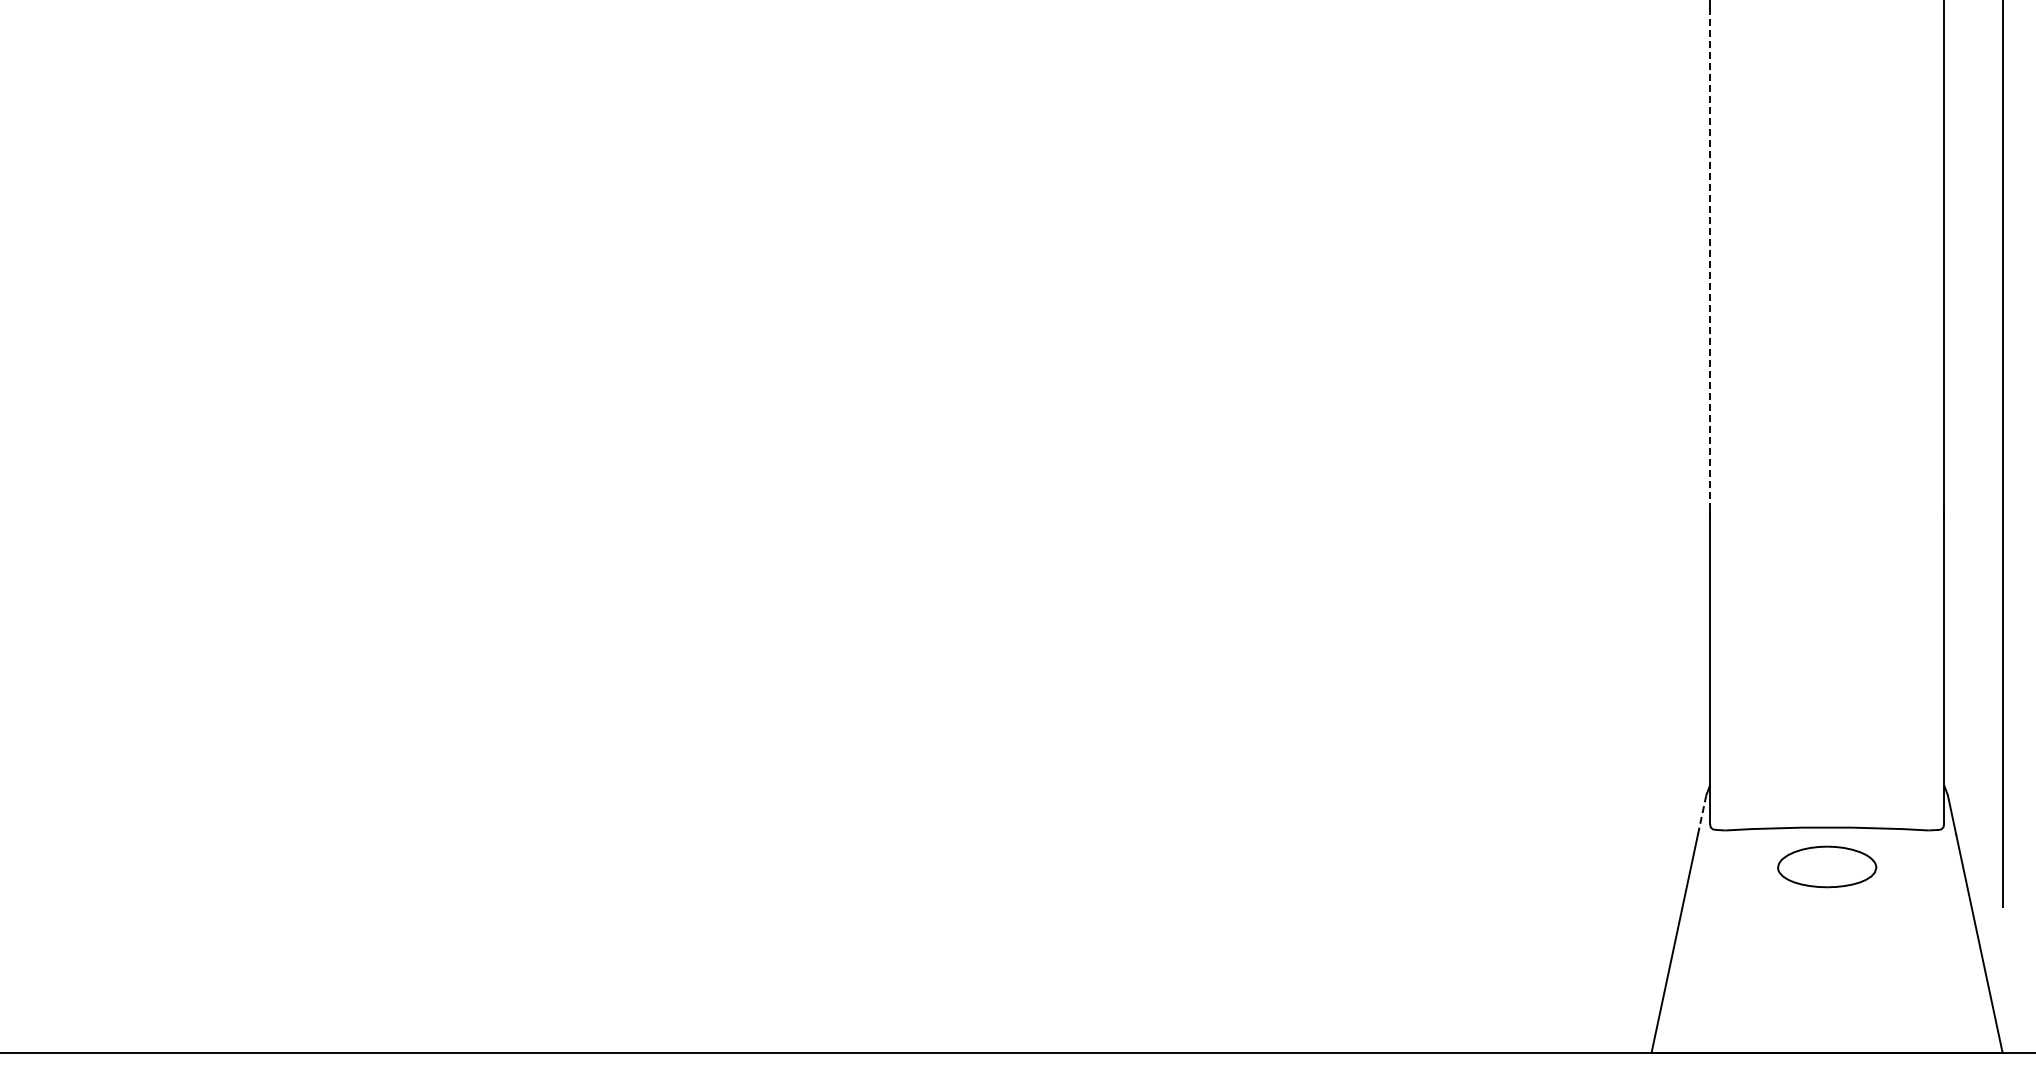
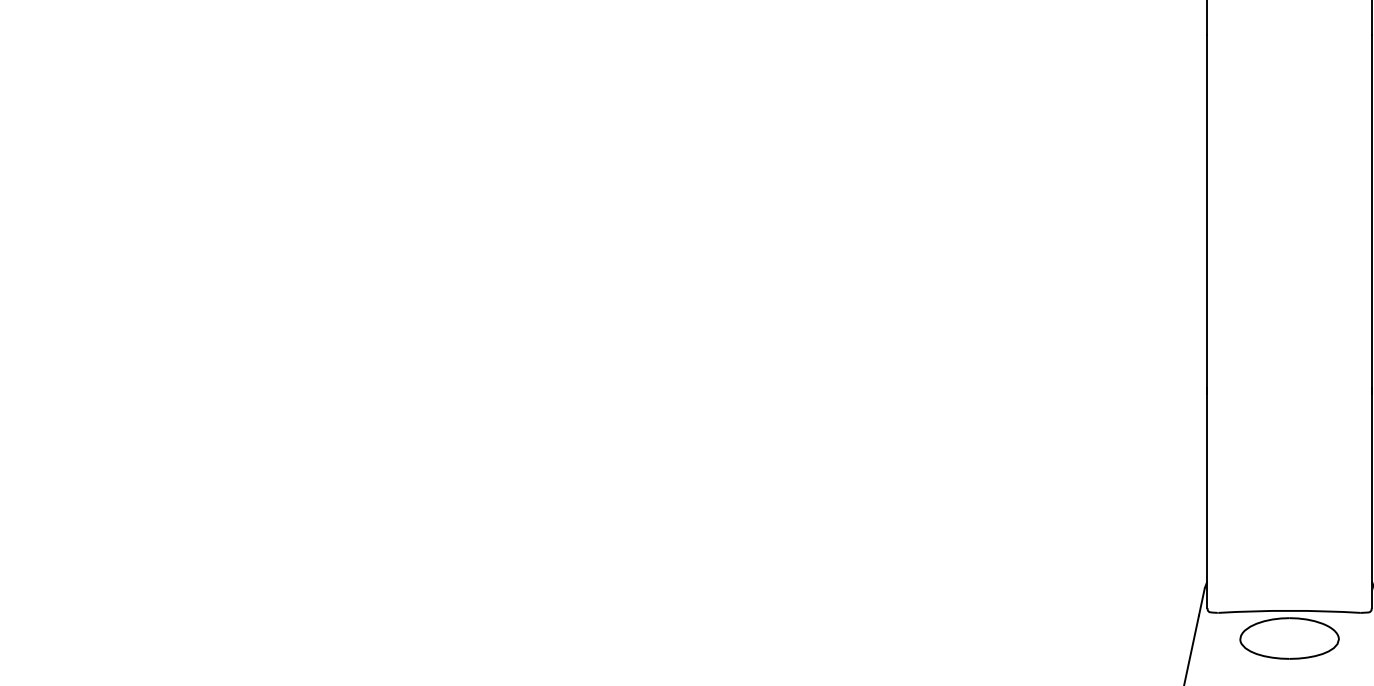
line: (1710, 258) -> (1207, 211), dashed -> solid
line: (1702, 815) -> (1202, 602), dashed -> solid
part: (1827, 866) -> (1289, 638), size x1.43

